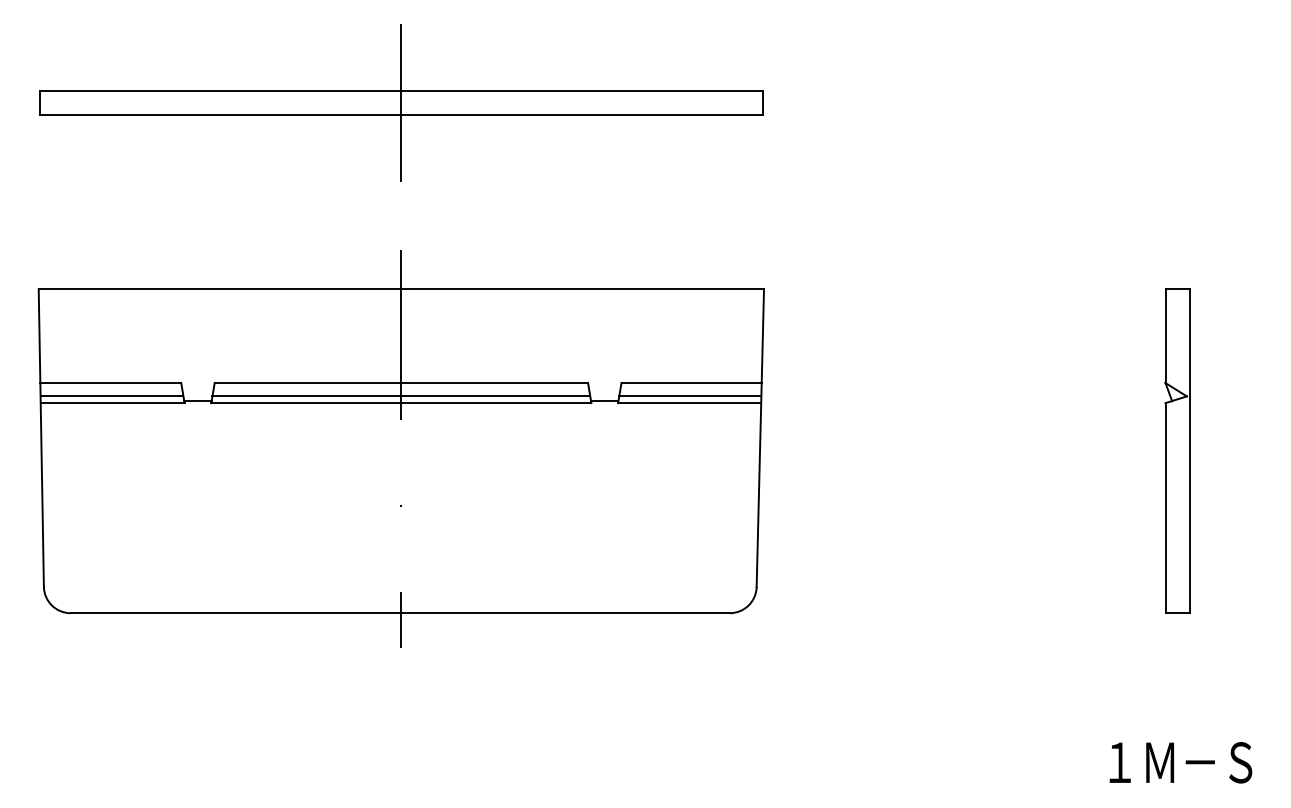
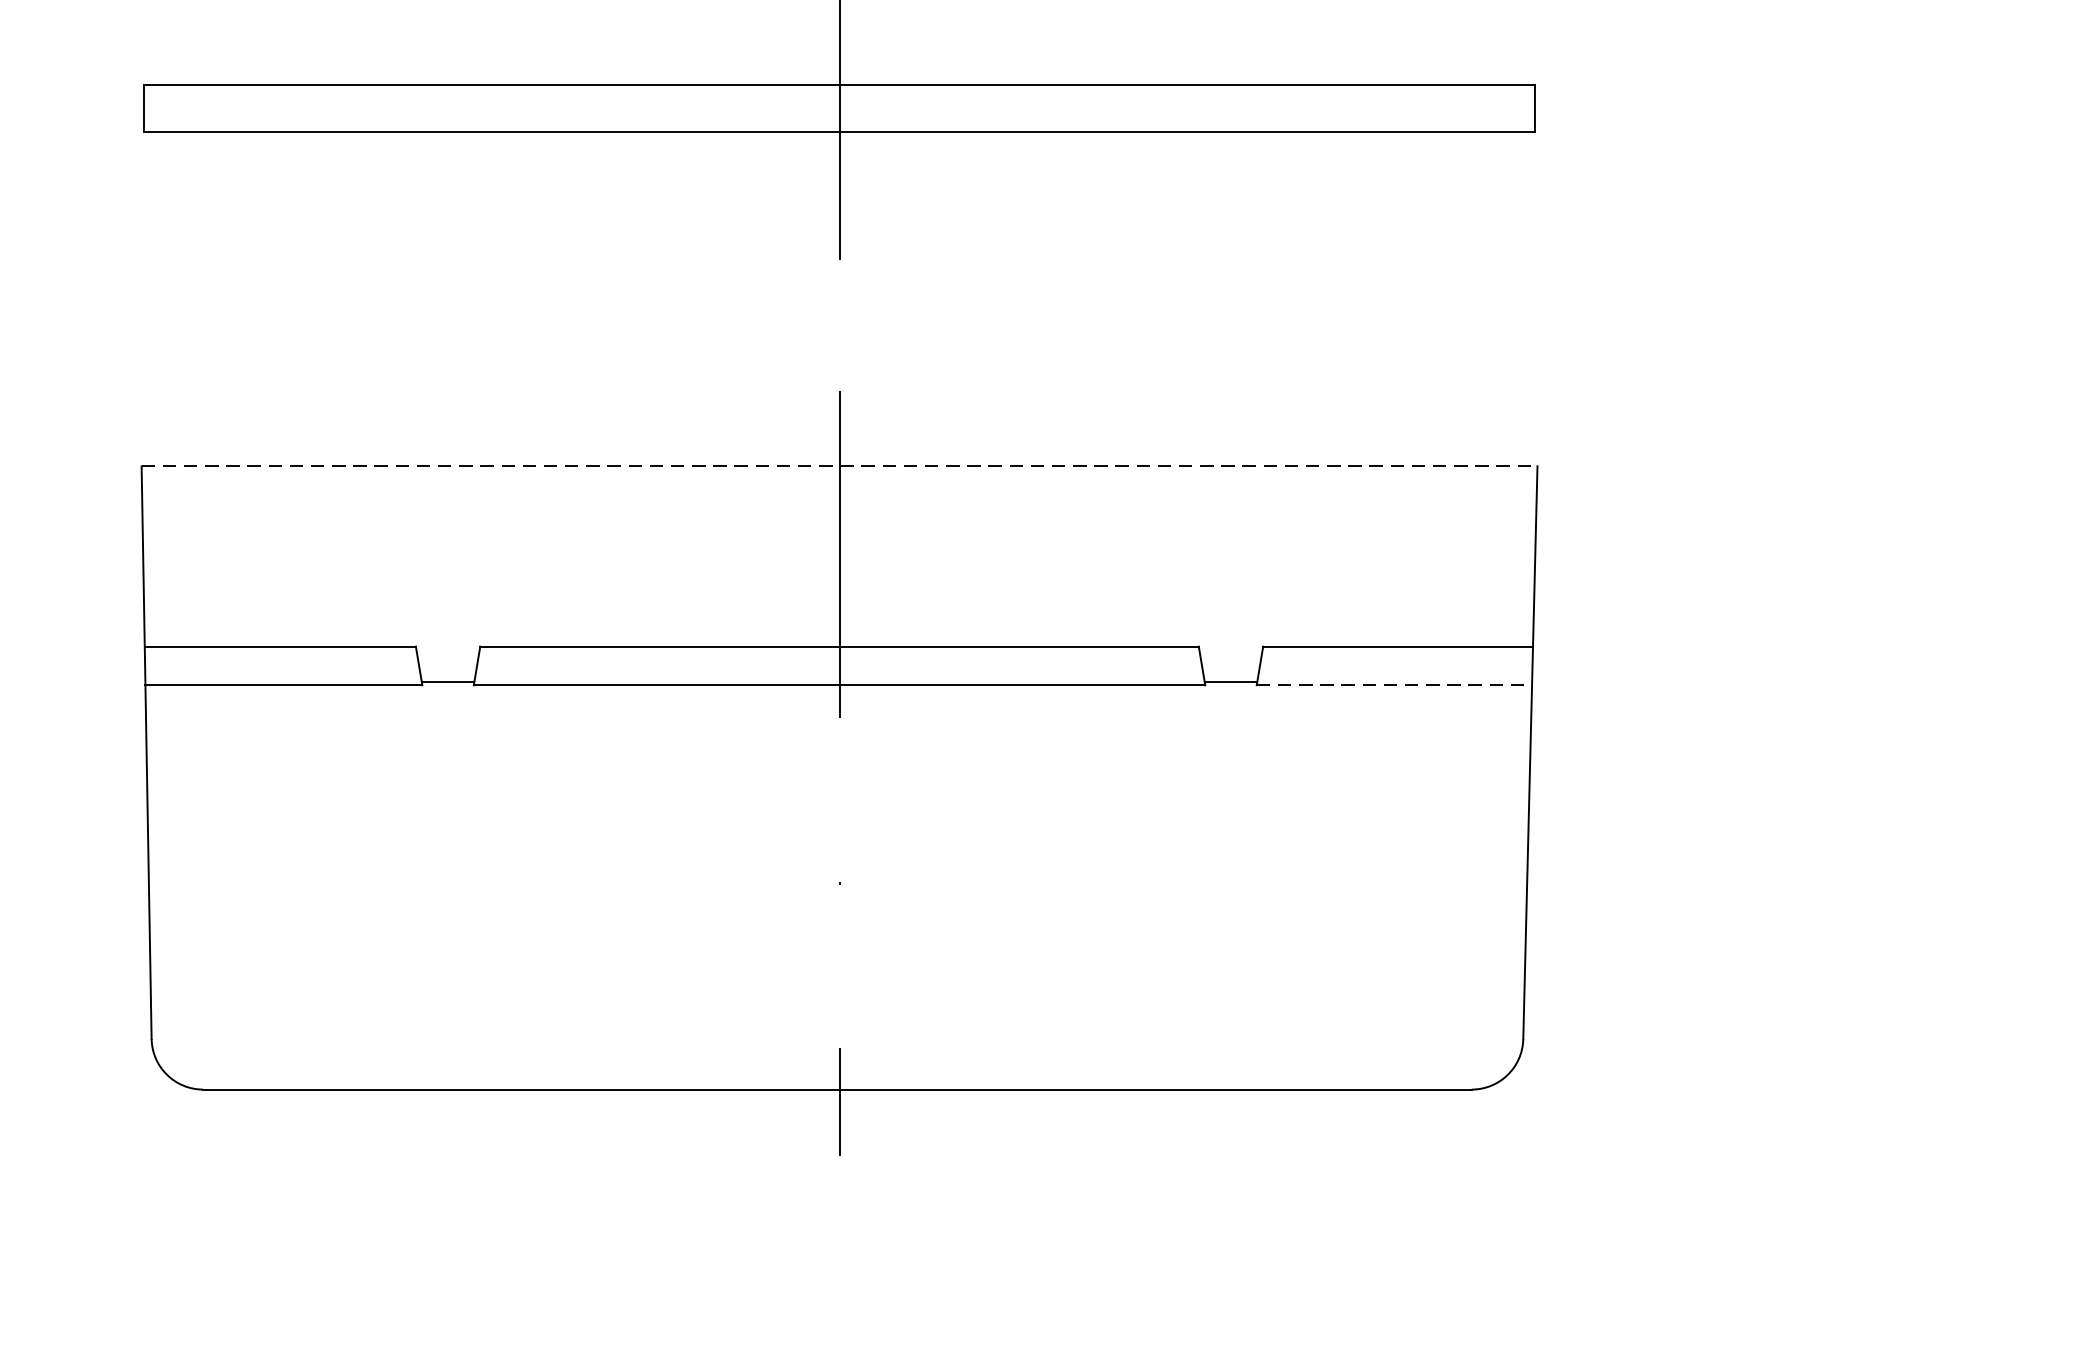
line: (401, 289) -> (839, 466), solid -> dashed
line: (111, 396) -> (281, 672), removed
line: (401, 396) -> (839, 672), removed
line: (690, 396) -> (1395, 672), removed
line: (689, 403) -> (1394, 686), solid -> dashed

